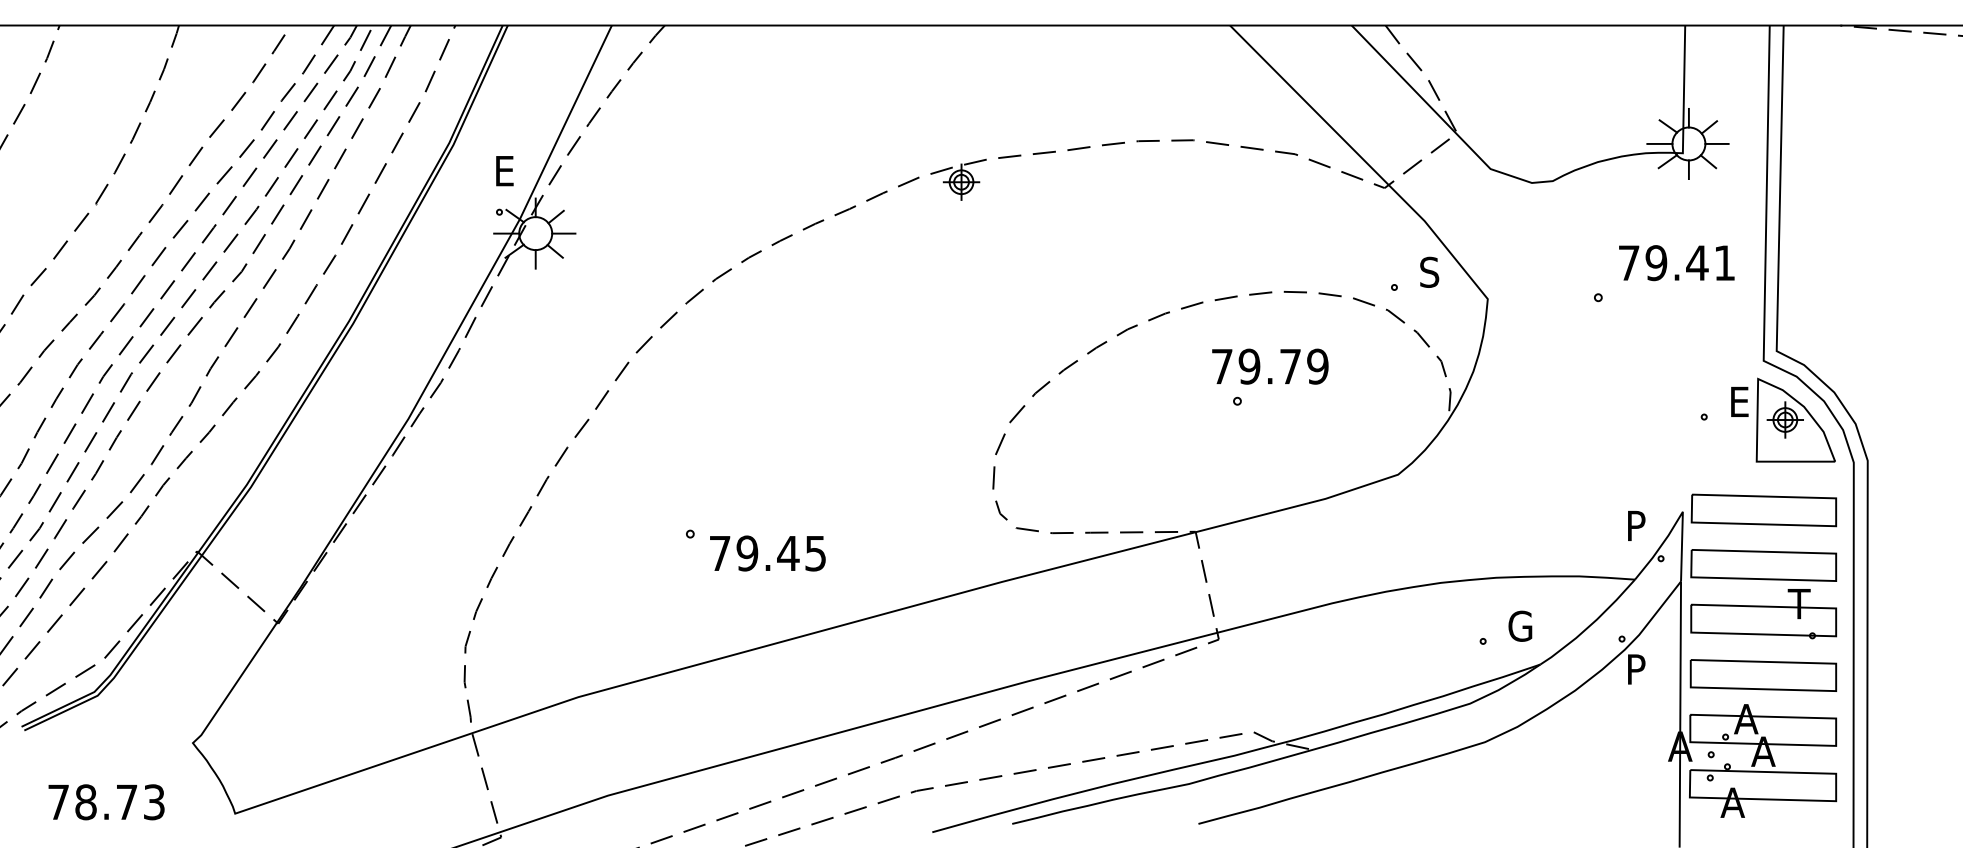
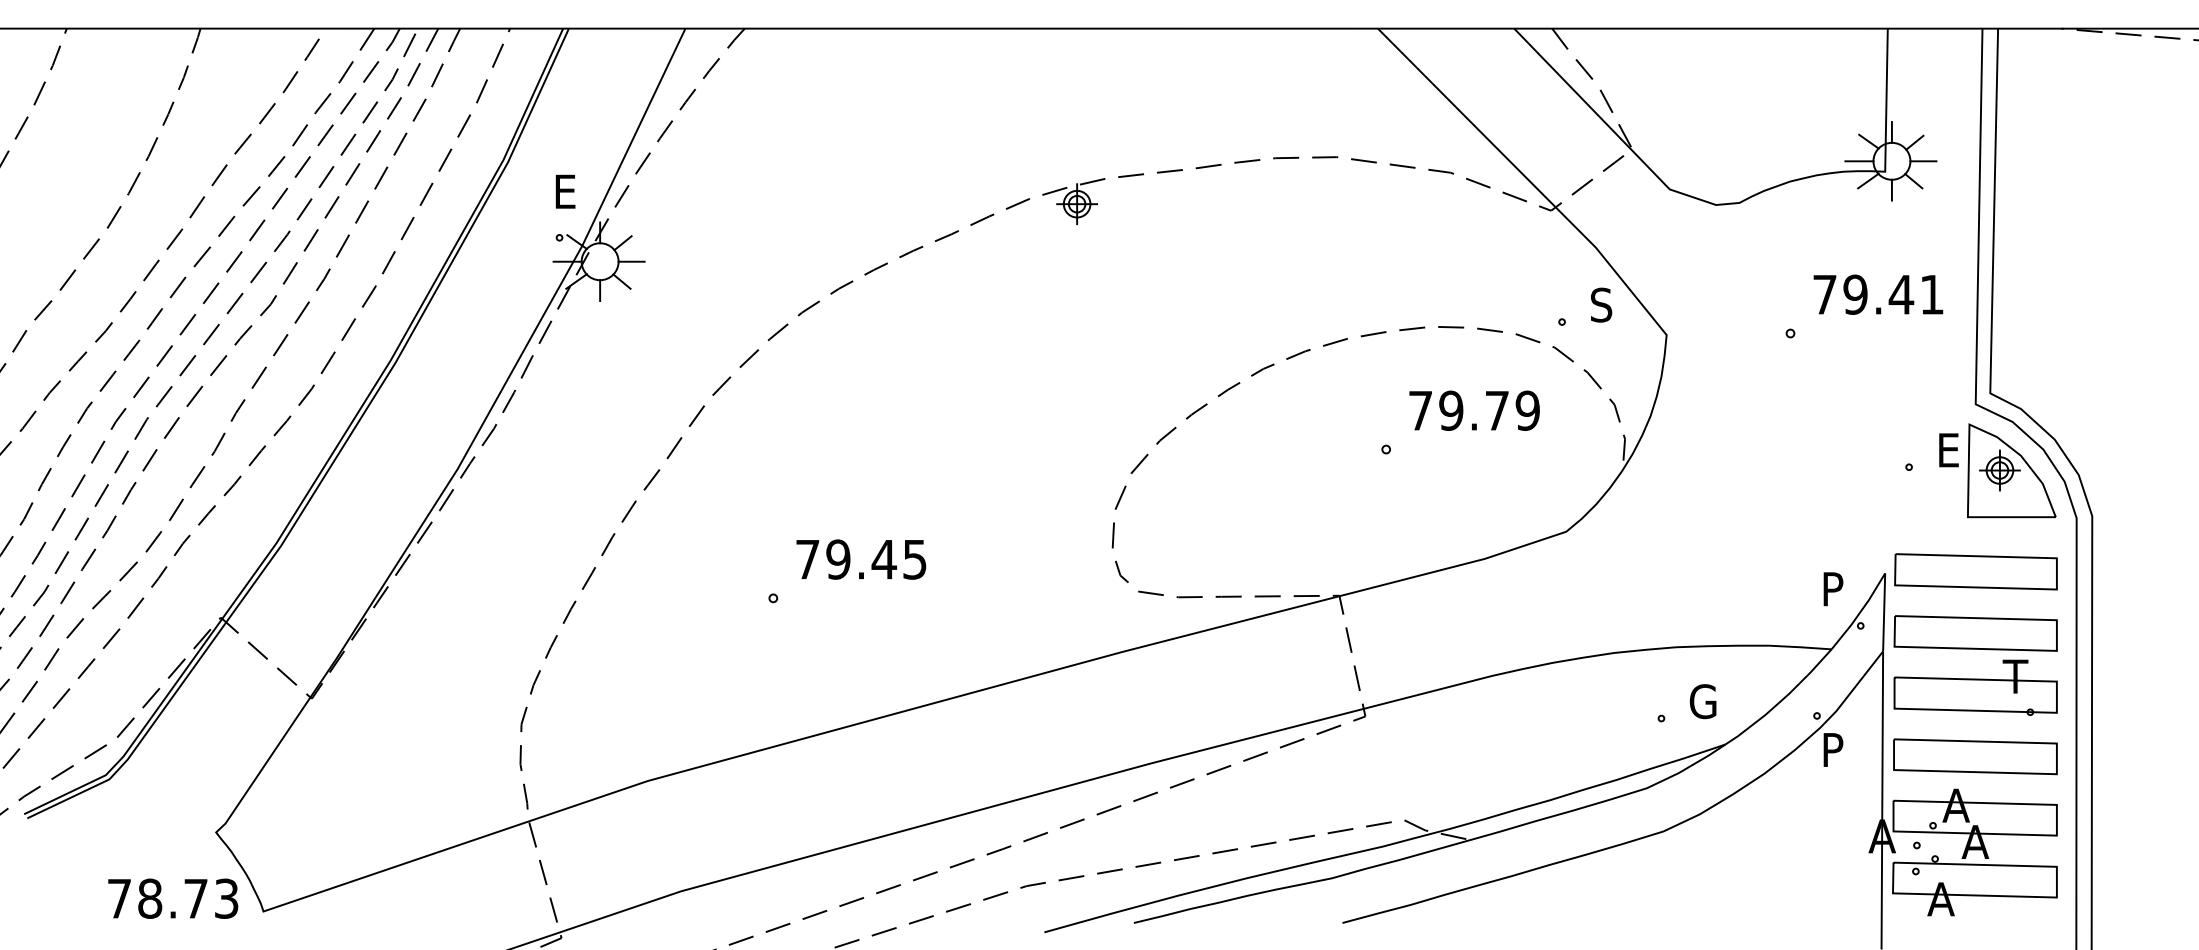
text: (1270, 366) -> (1474, 410), moved
text: (767, 553) -> (860, 559), moved
text: (106, 802) -> (173, 898), moved

